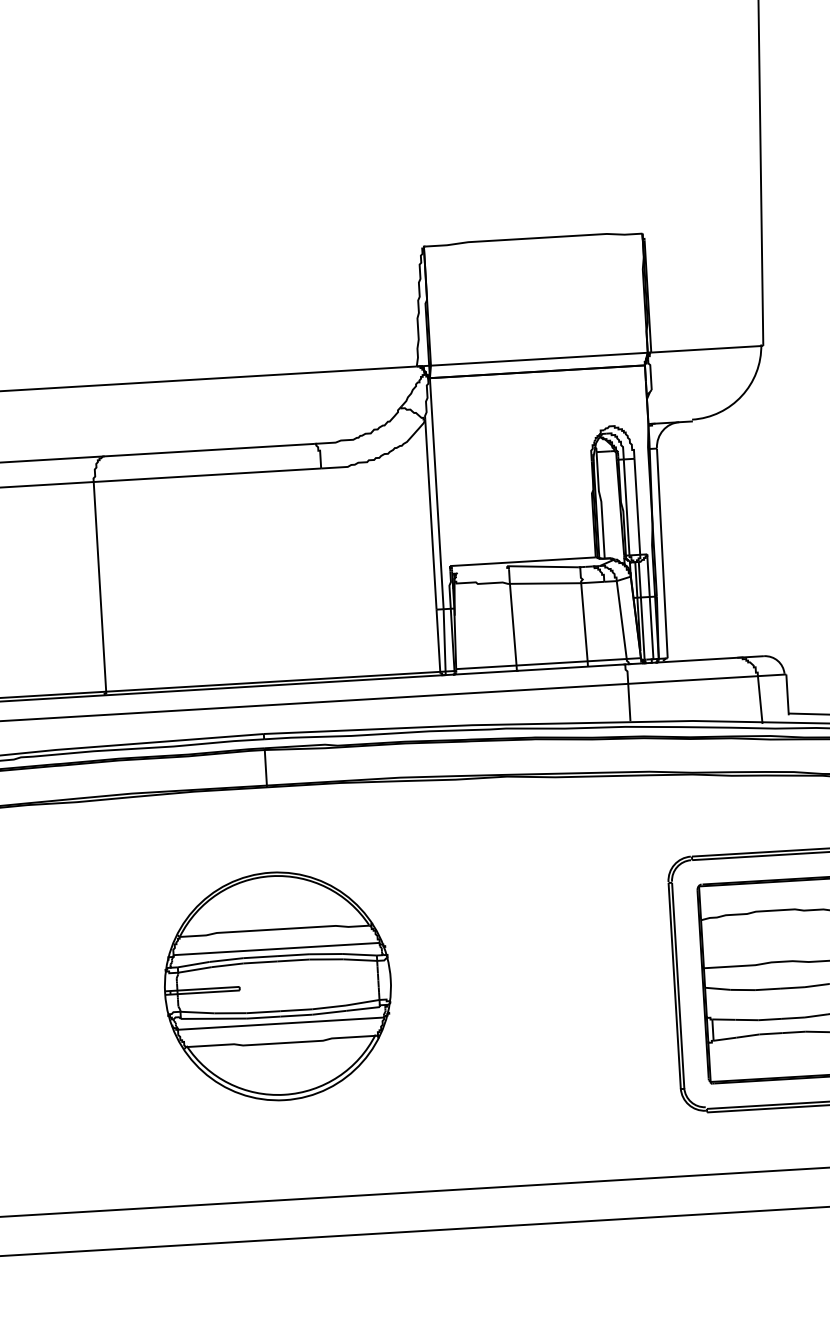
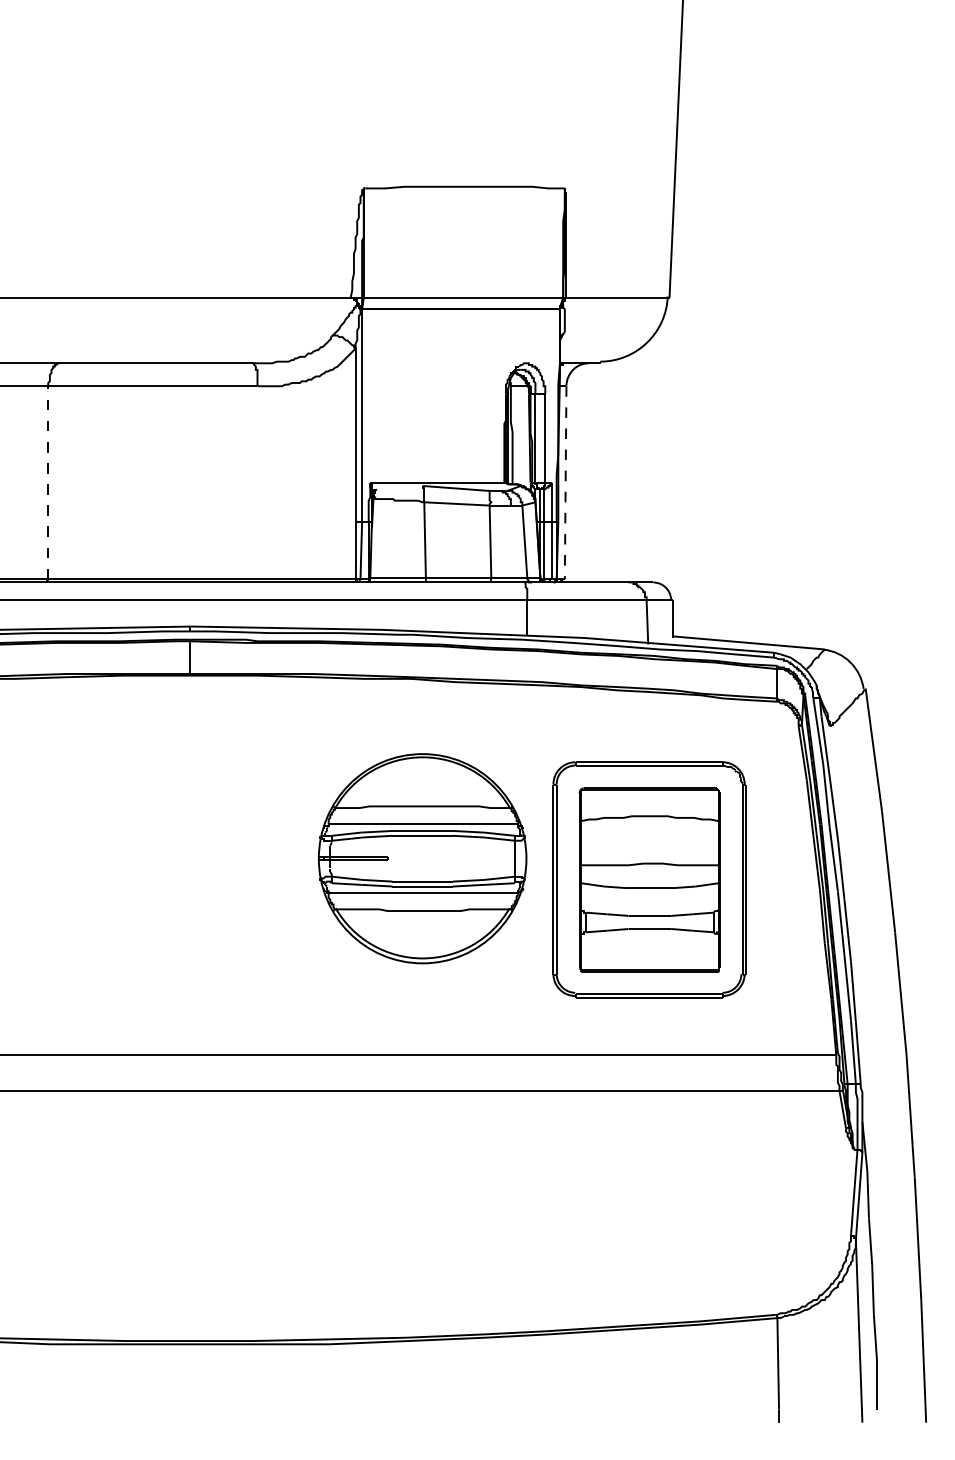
line: (662, 554) -> (565, 483), solid -> dashed
line: (100, 586) -> (48, 482), solid -> dashed
part: (277, 986) -> (422, 858), moved

